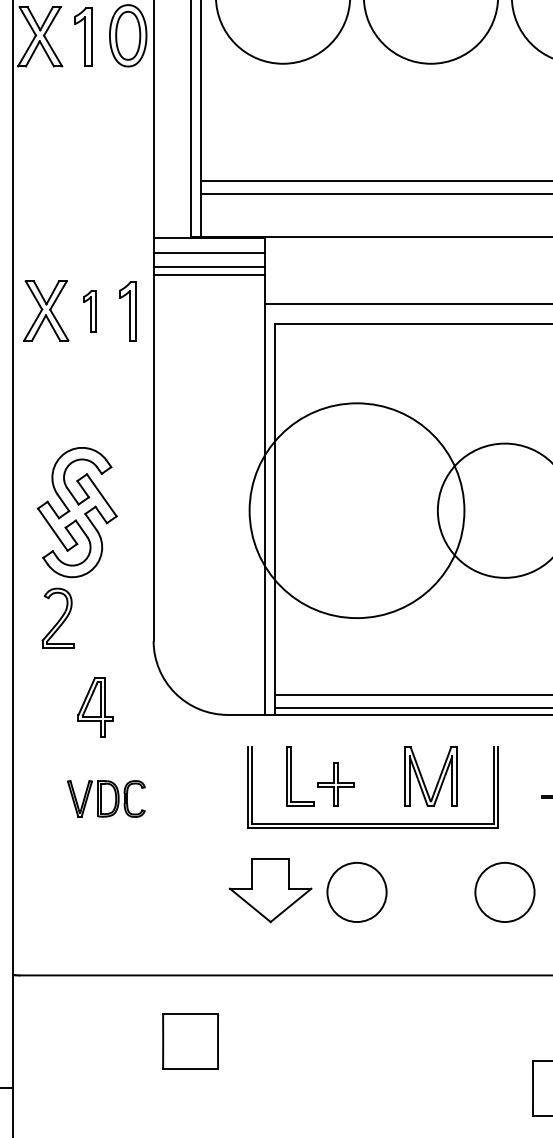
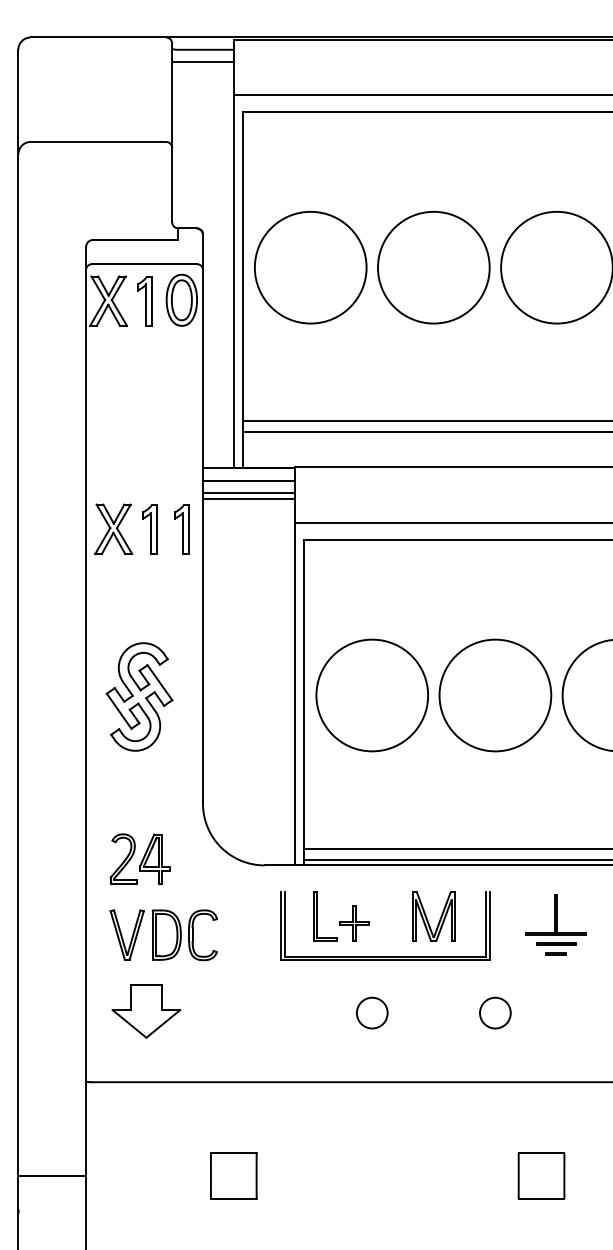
part: (89, 311) -> (149, 529), size x1.43
circle: (357, 510) -> (372, 695), size x0.62
part: (58, 617) -> (123, 858), moved
part: (106, 799) -> (163, 935), size x1.67
part: (270, 890) -> (146, 1011), moved
circle: (356, 891) -> (371, 1012), size x0.62
circle: (505, 891) -> (495, 1012), size x0.62
part: (190, 1040) -> (233, 1175), moved

